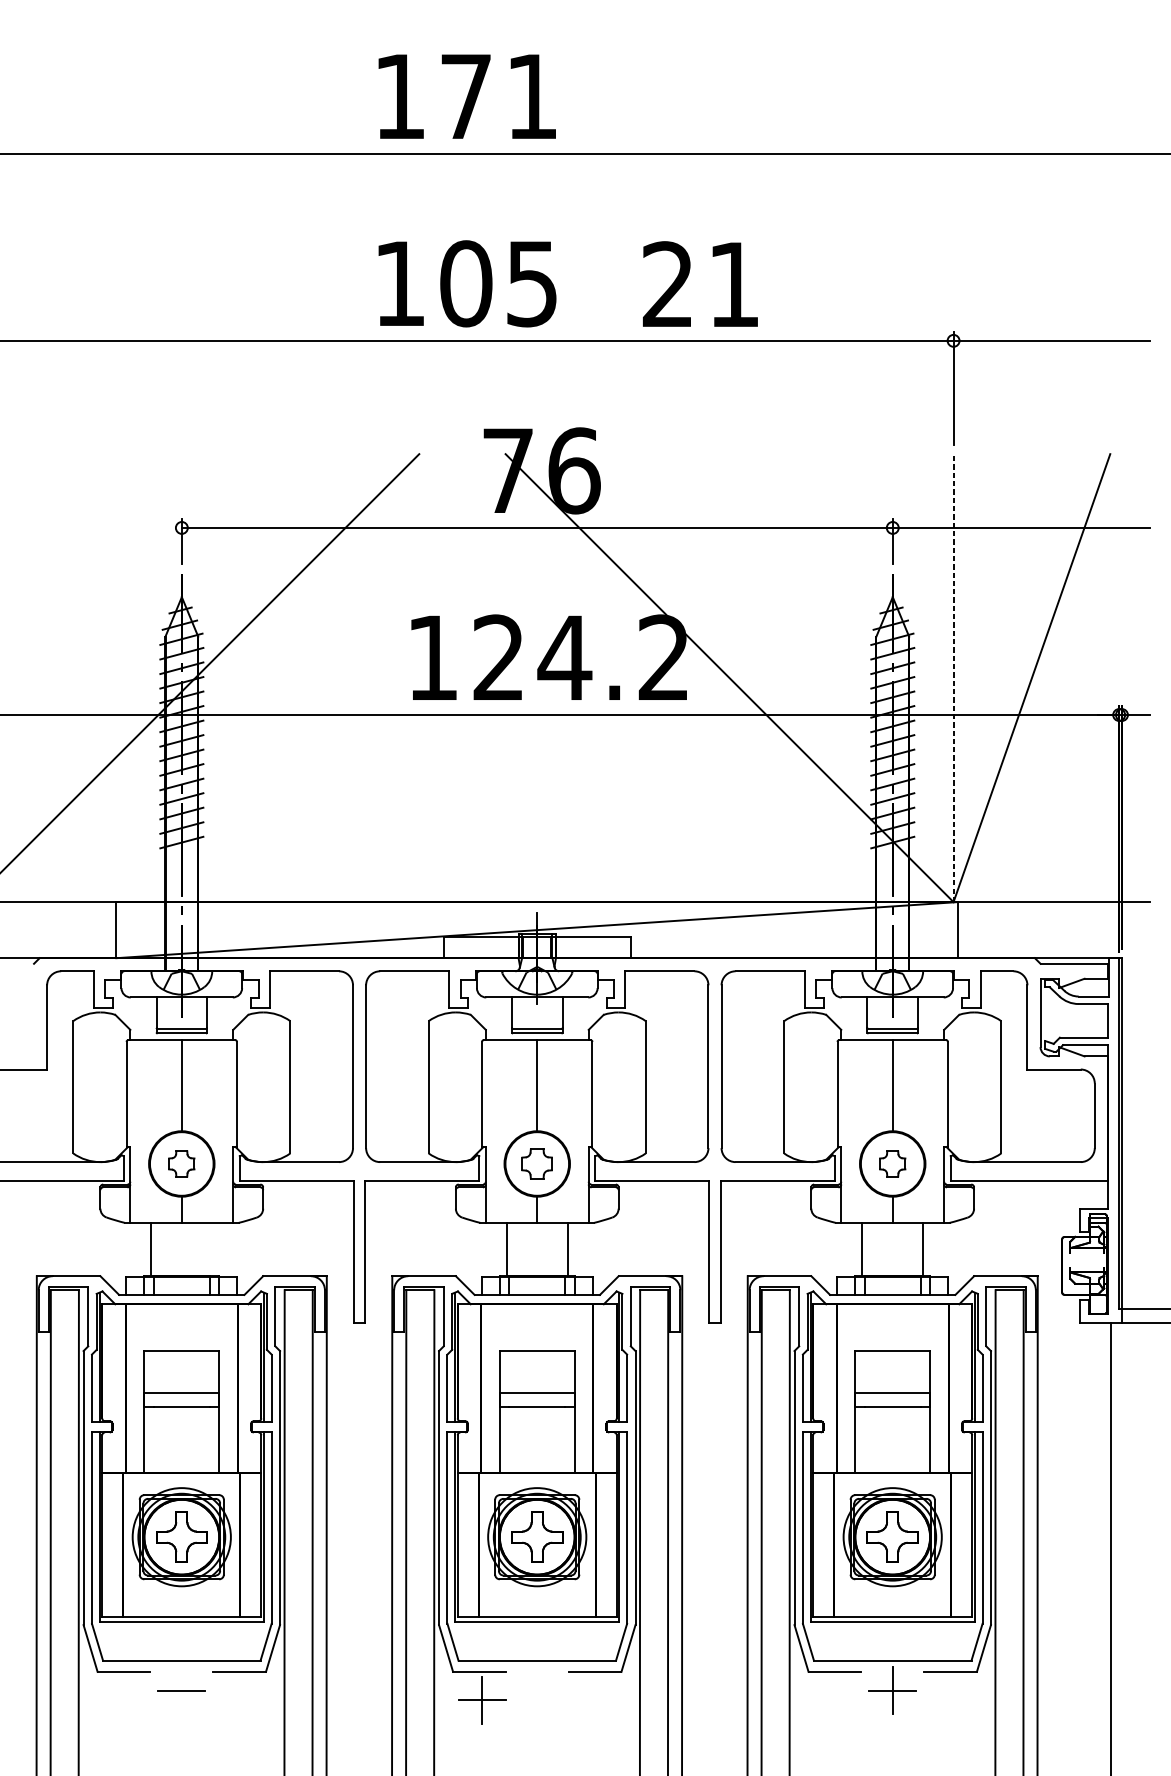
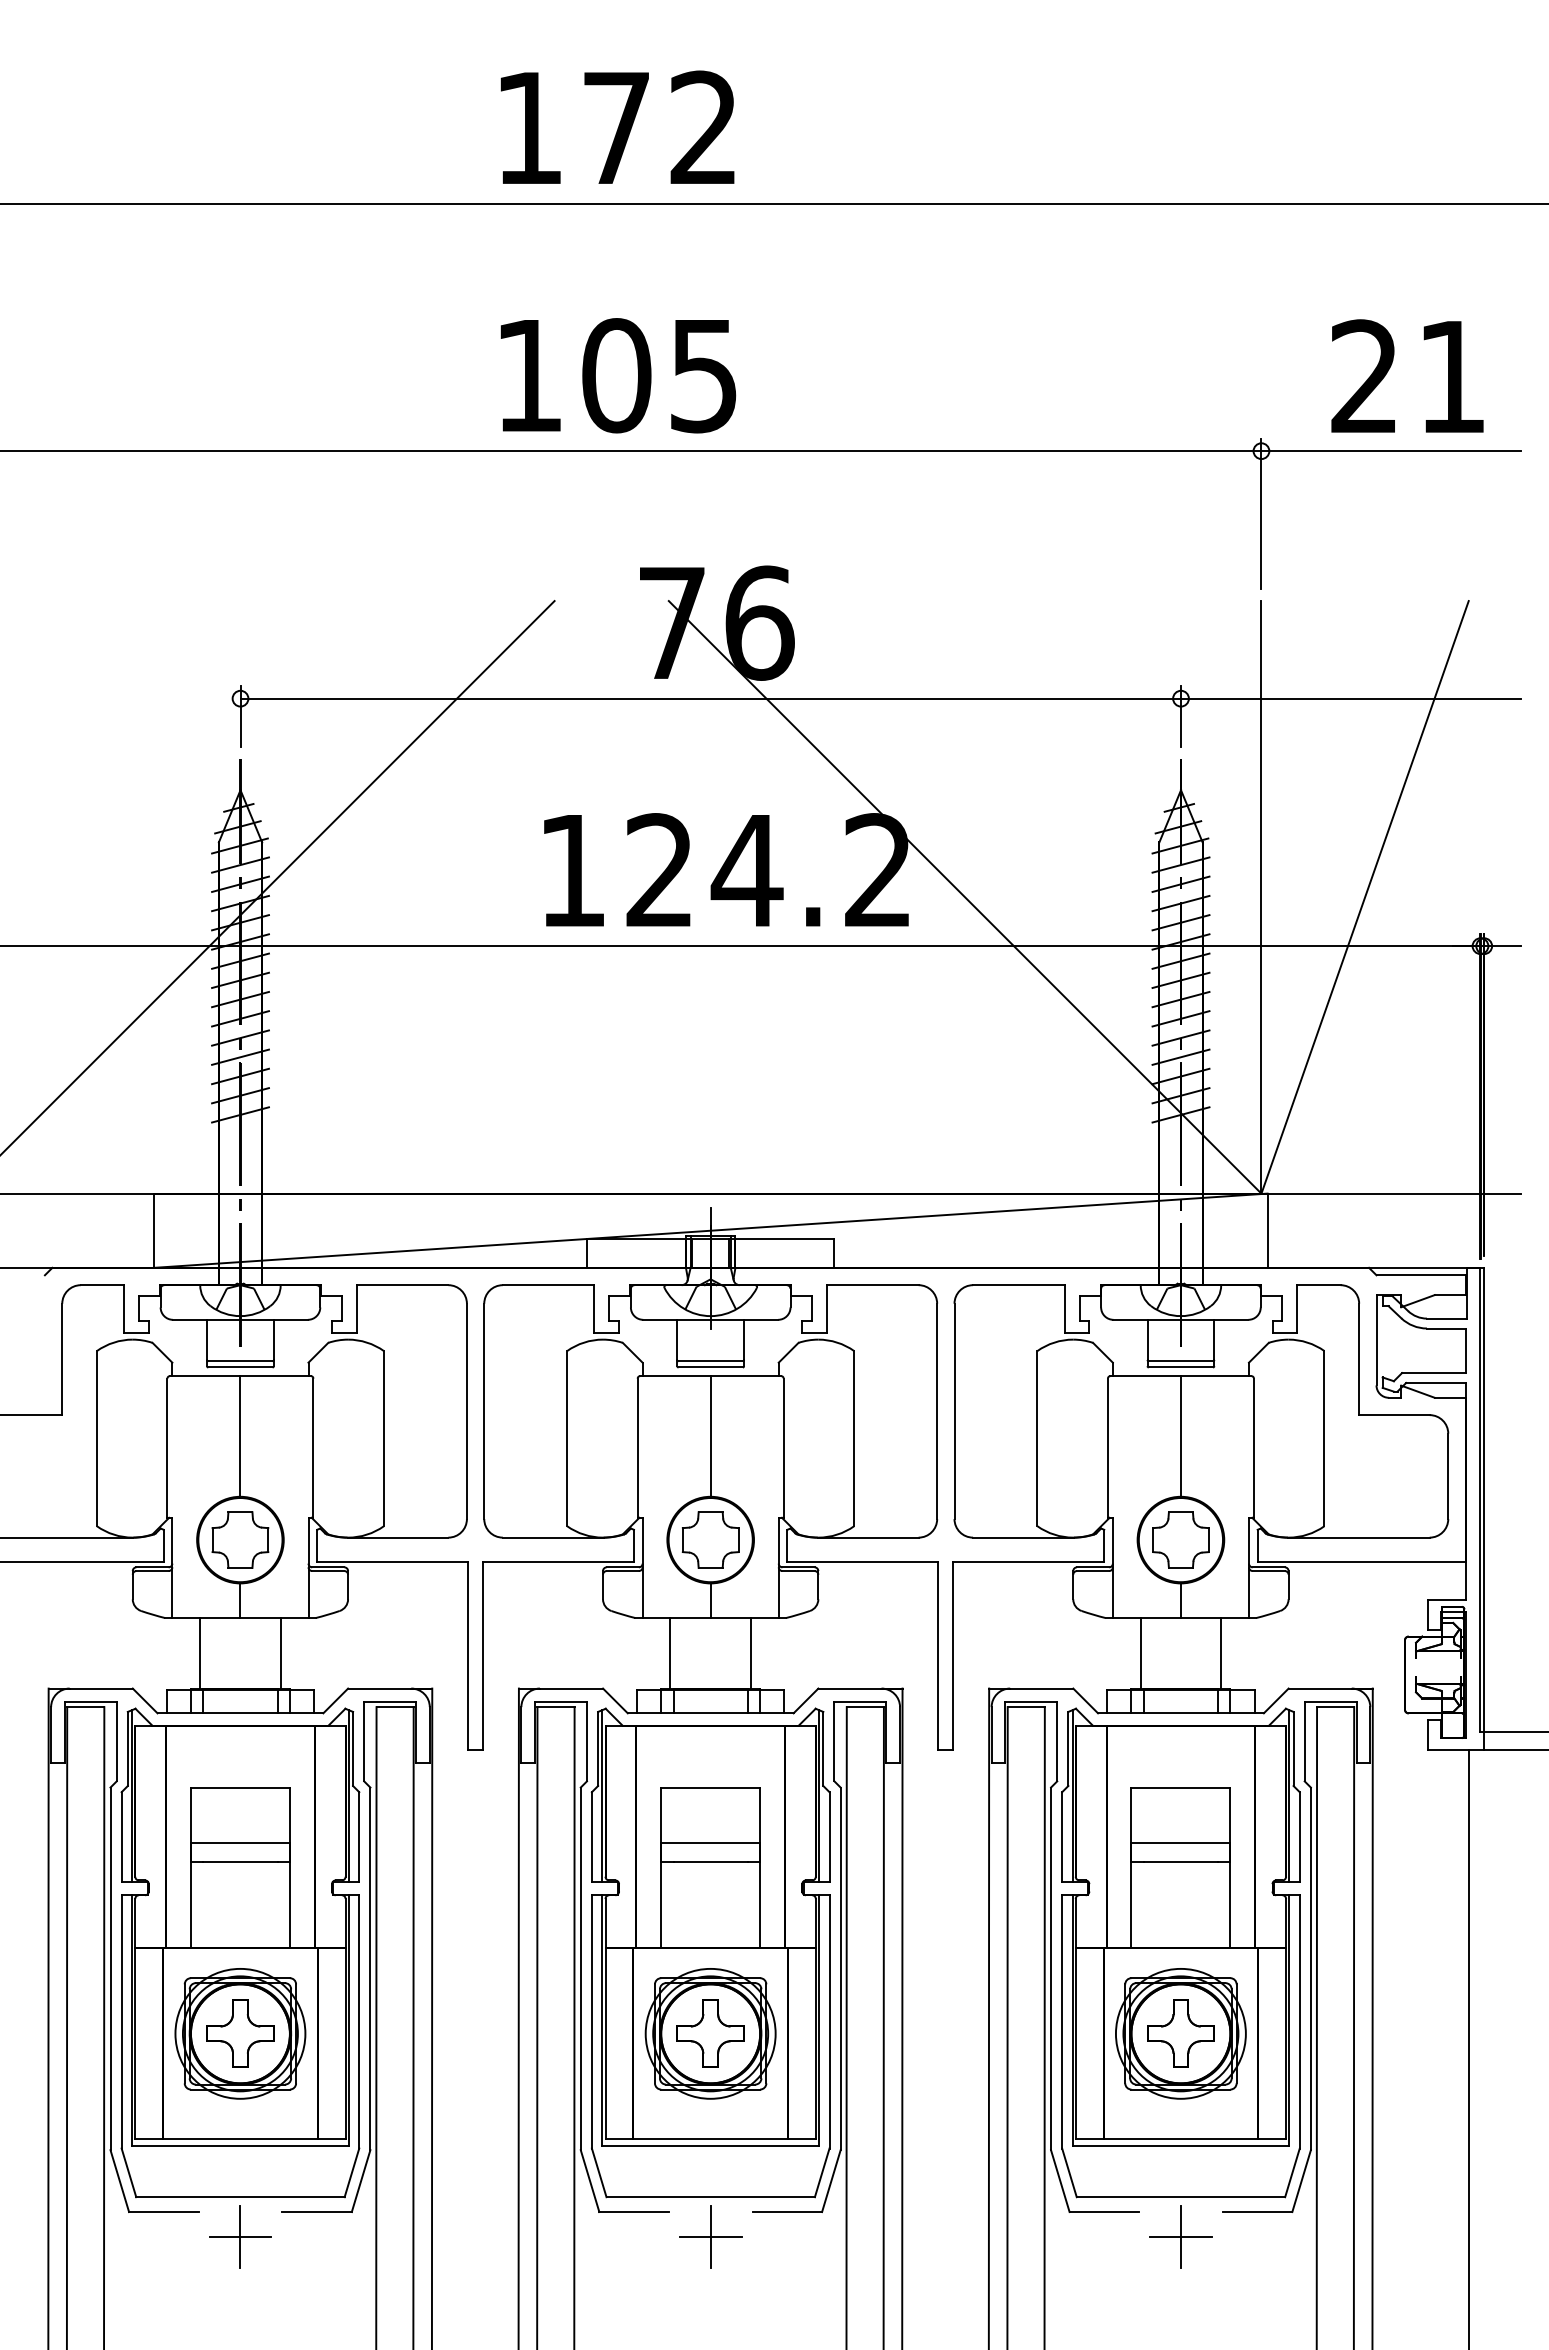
text: (531, 95) -> (702, 126), 171 -> 172
text: (700, 283) -> (1407, 375), moved
line: (953, 677) -> (1261, 896), dashed -> solid
part: (181, 1163) -> (240, 1539), size x1.67
part: (537, 1163) -> (710, 1539), size x1.43
part: (892, 1163) -> (1180, 1539), size x1.67
line: (212, 1249) -> (280, 1653), added
line: (181, 1690) -> (240, 2236), added
part: (481, 1700) -> (710, 2236), moved

